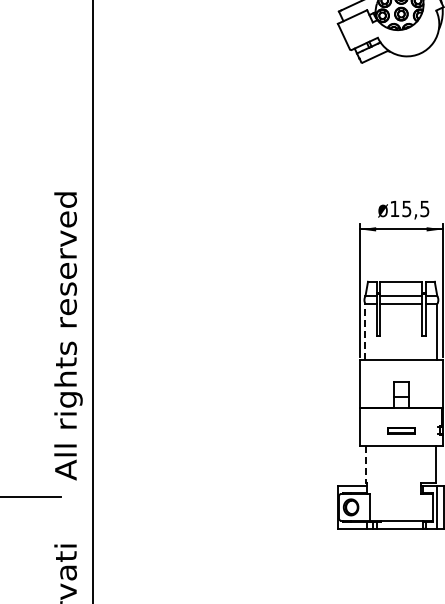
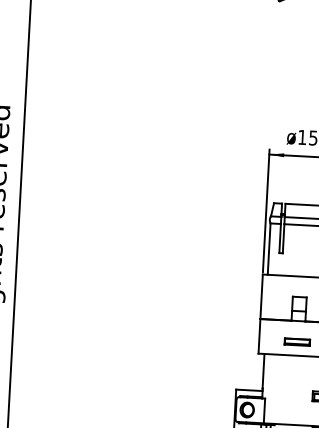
line: (365, 331) -> (269, 248), dashed -> solid
line: (366, 464) -> (263, 371), dashed -> solid

